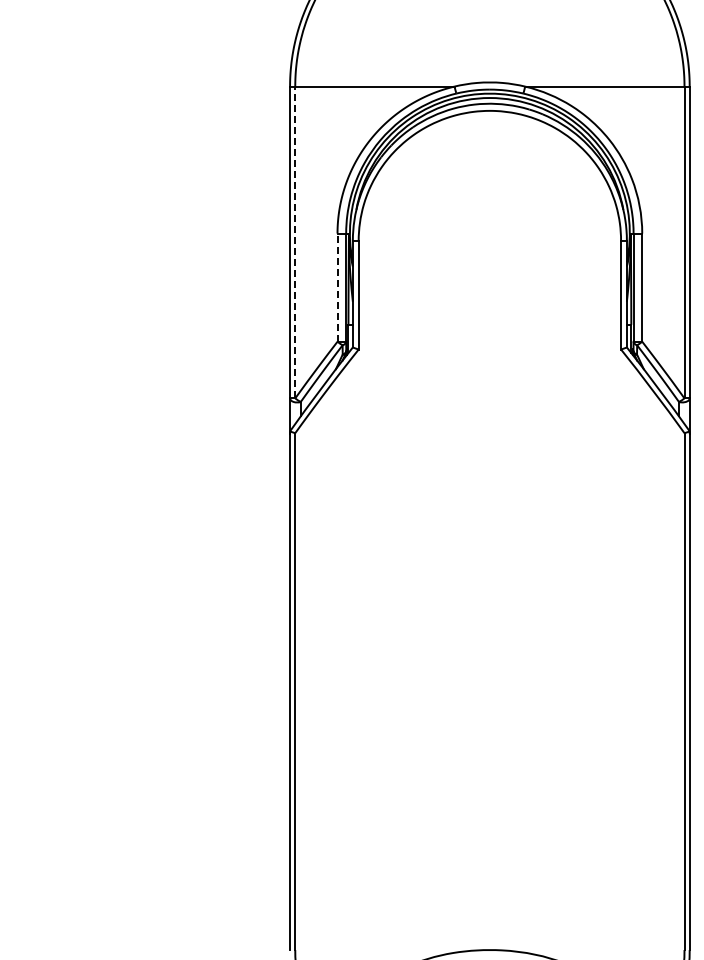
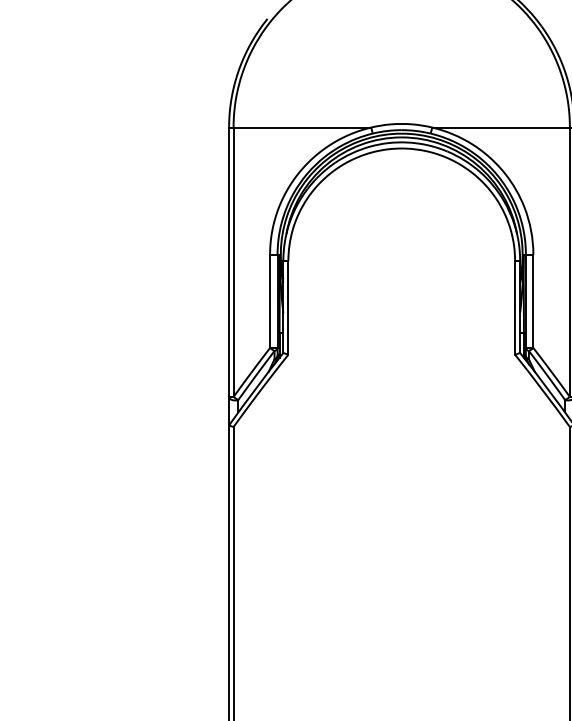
line: (295, 242) -> (233, 262), dashed -> solid
line: (337, 287) -> (270, 301), dashed -> solid

